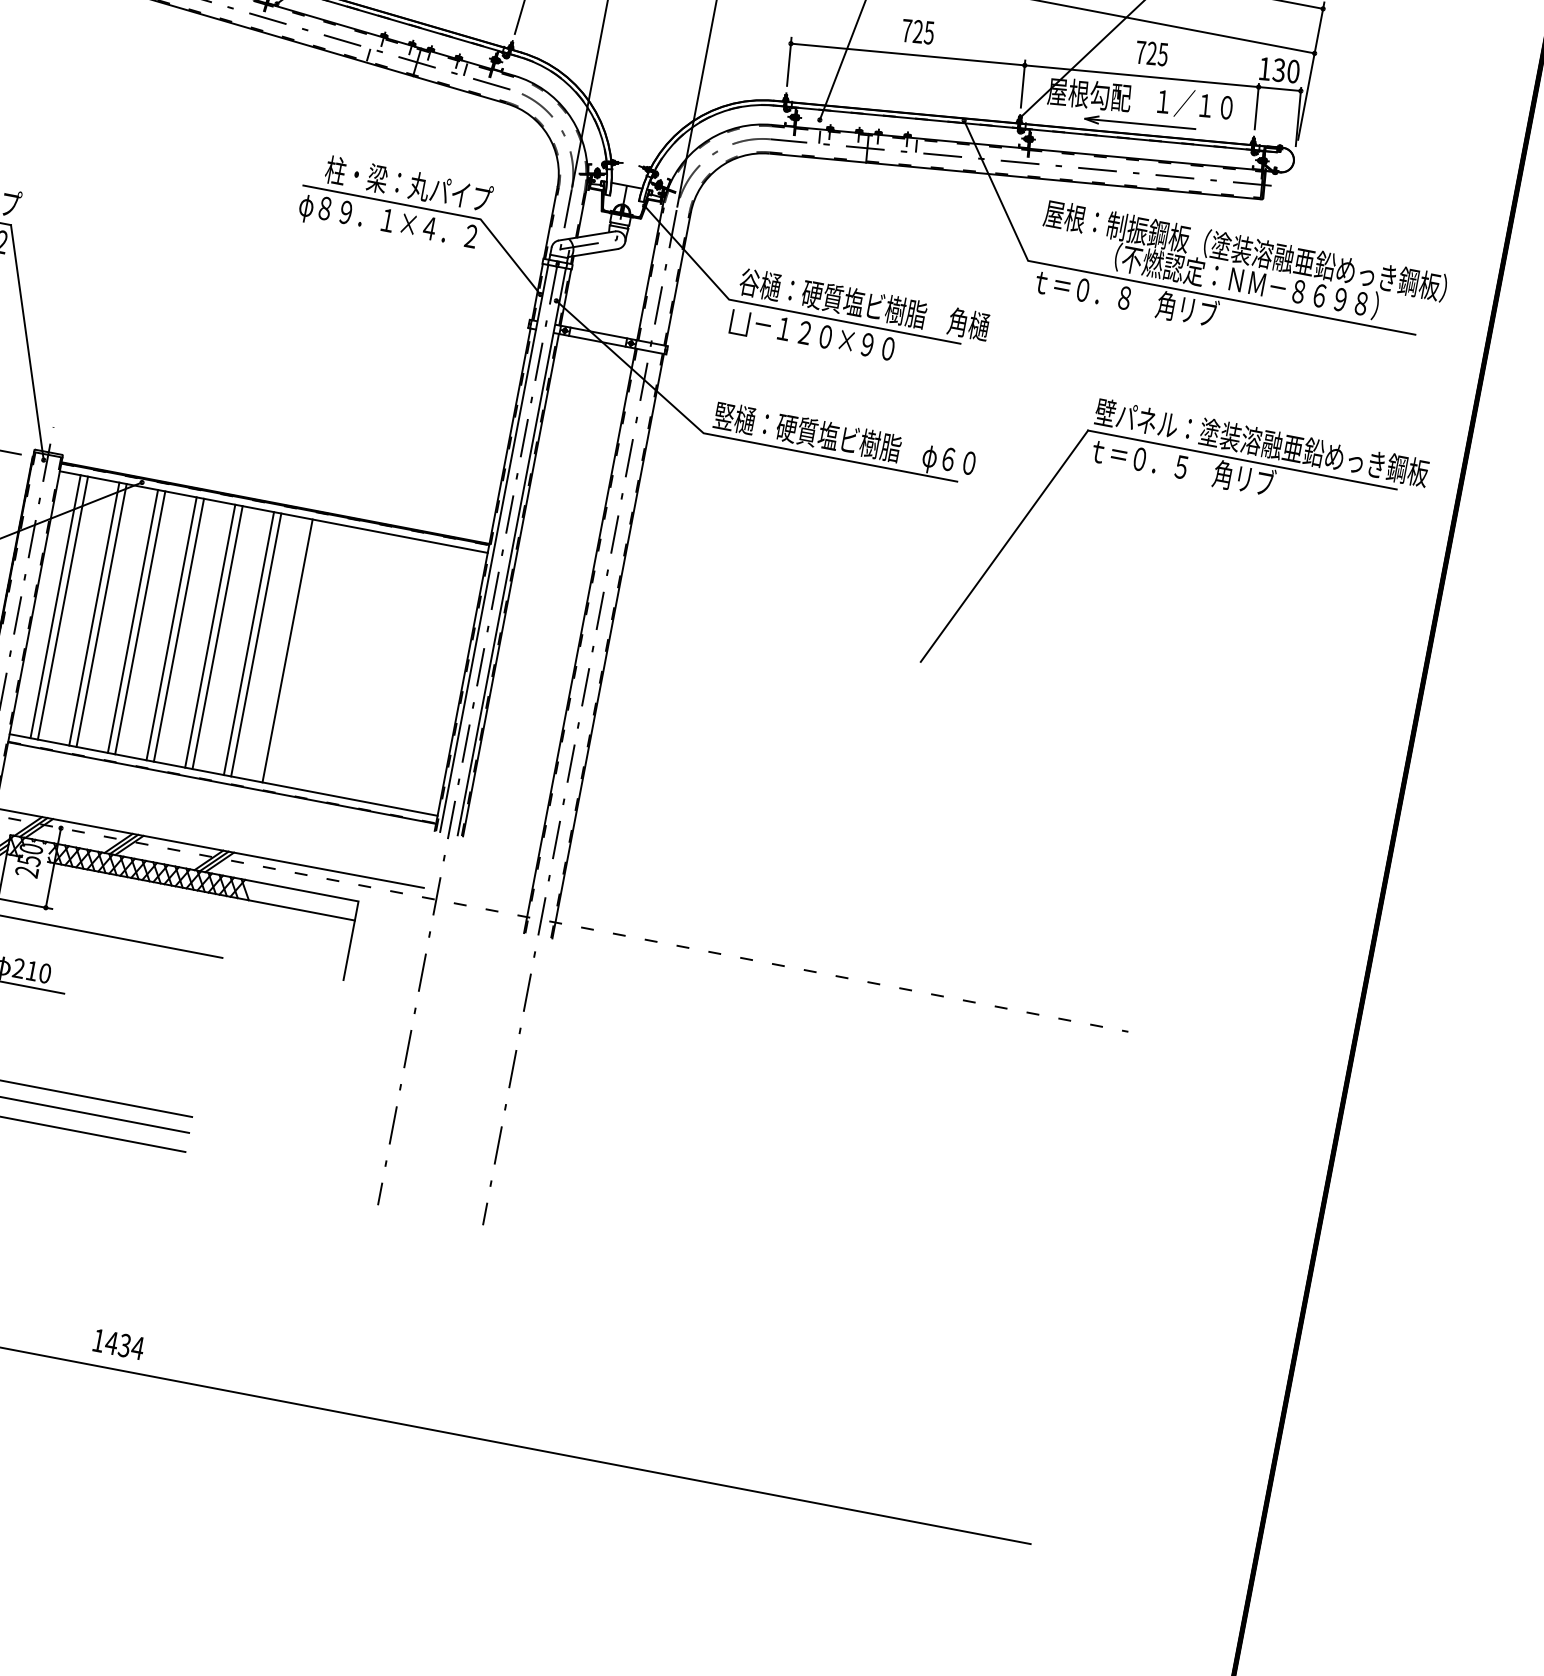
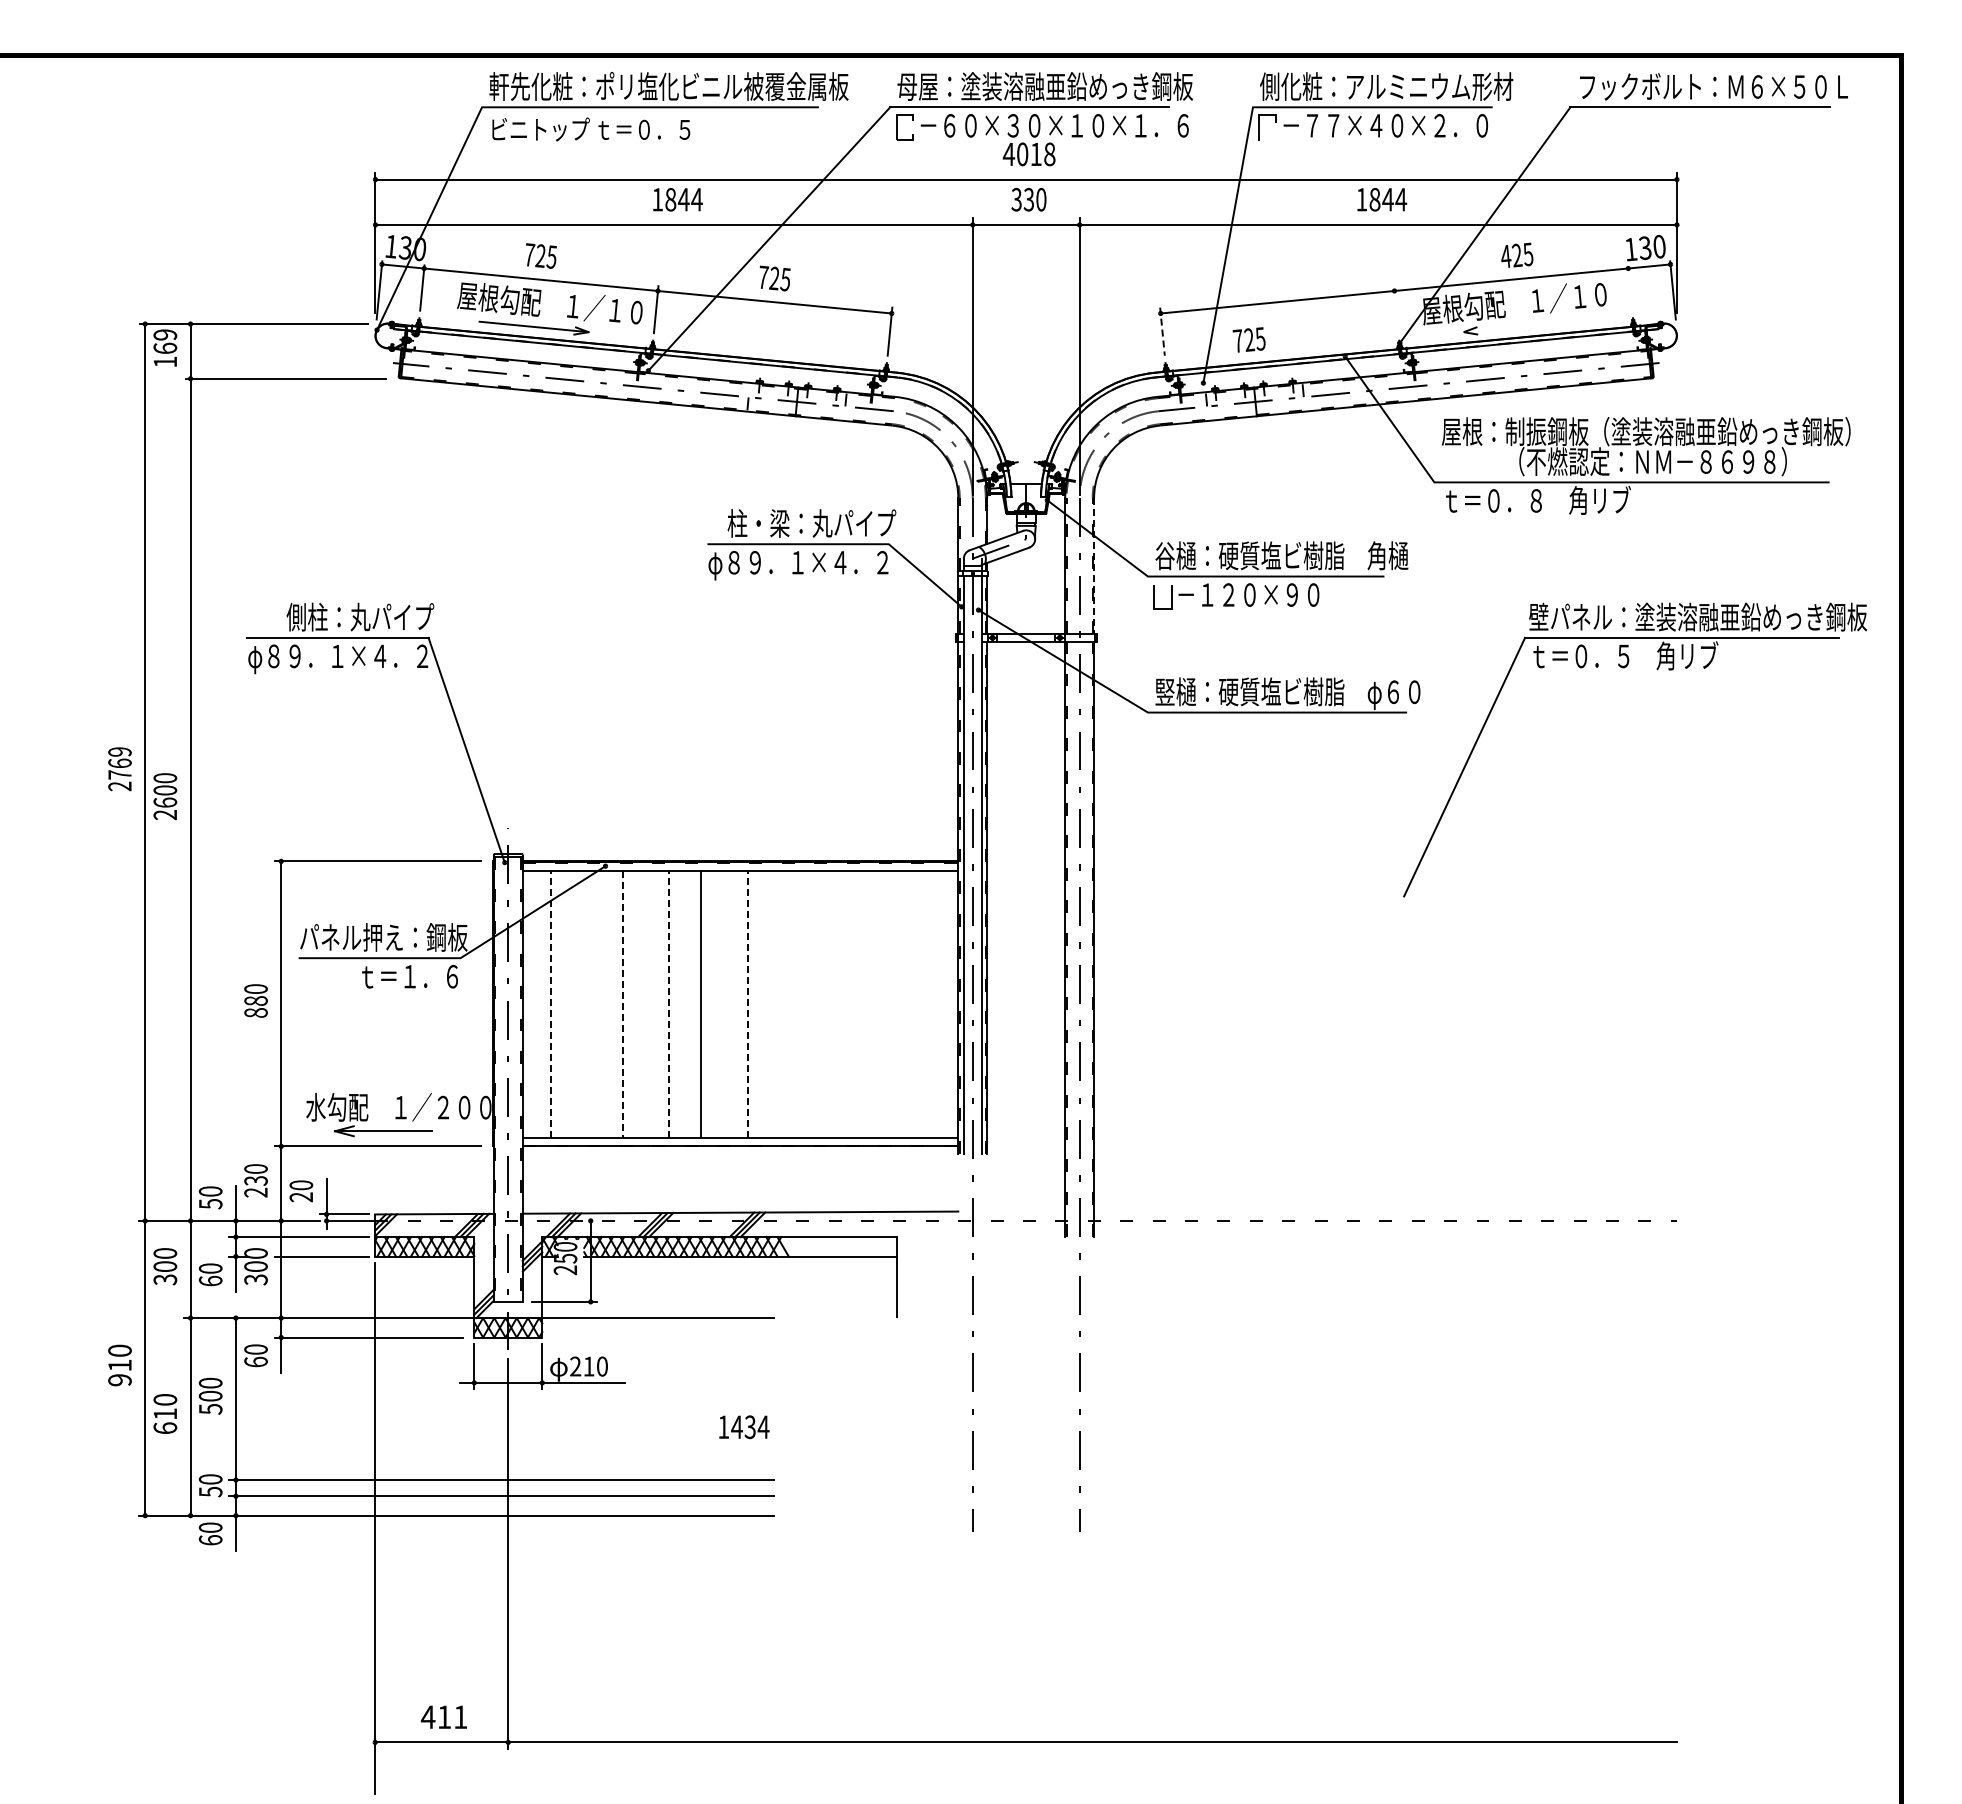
text: (917, 31) -> (1248, 339), moved
text: (1140, 52) -> (1505, 256), 725 -> 425
line: (789, 62) -> (1162, 332), solid -> dashed
line: (1023, 83) -> (1396, 309), removed
line: (1256, 105) -> (1629, 287), removed
line: (1139, 123) -> (1518, 326), removed
line: (678, 279) -> (1094, 566), solid -> dashed
line: (55, 606) -> (543, 1004), removed
line: (63, 608) -> (551, 1004), solid -> dashed
line: (94, 614) -> (583, 1004), removed
line: (101, 615) -> (590, 1004), removed
line: (132, 621) -> (622, 1004), solid -> dashed
line: (140, 623) -> (630, 1004), removed
line: (171, 628) -> (661, 1004), removed
line: (178, 630) -> (669, 1004), solid -> dashed
line: (217, 637) -> (708, 1004), removed
line: (248, 643) -> (740, 1004), removed
line: (256, 645) -> (748, 1004), solid -> dashed
line: (287, 651) -> (780, 1004), removed
text: (119, 1344) -> (744, 1427), moved

